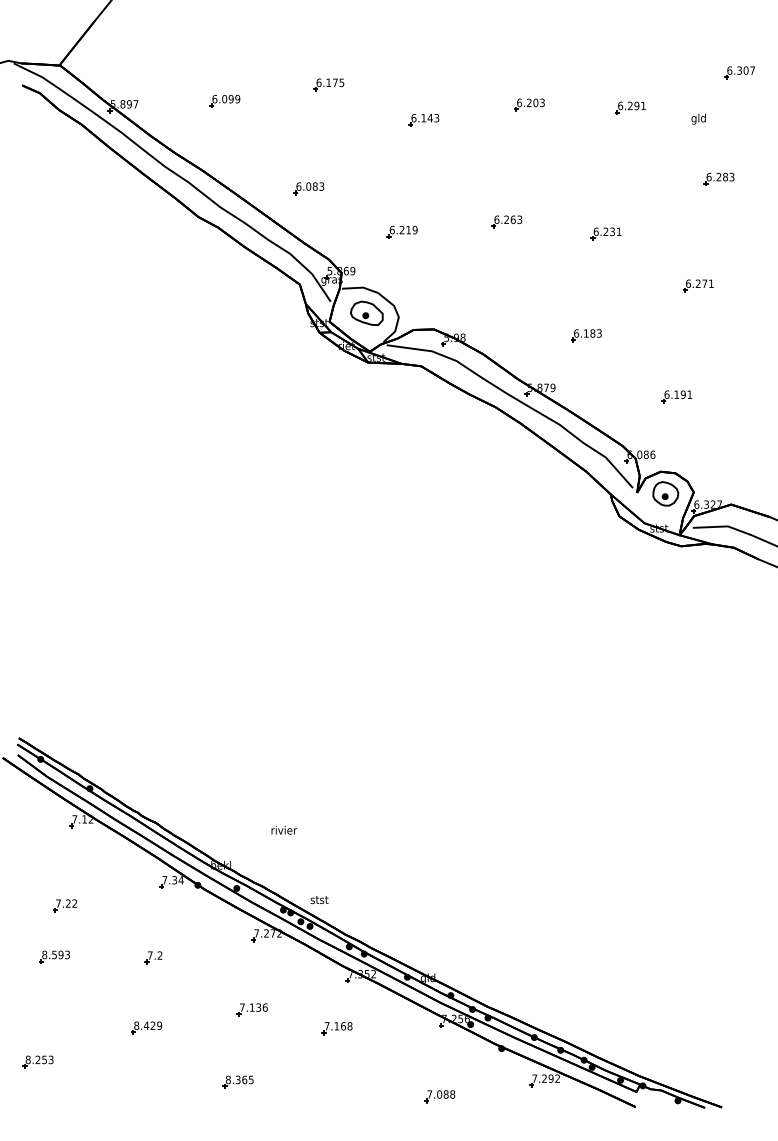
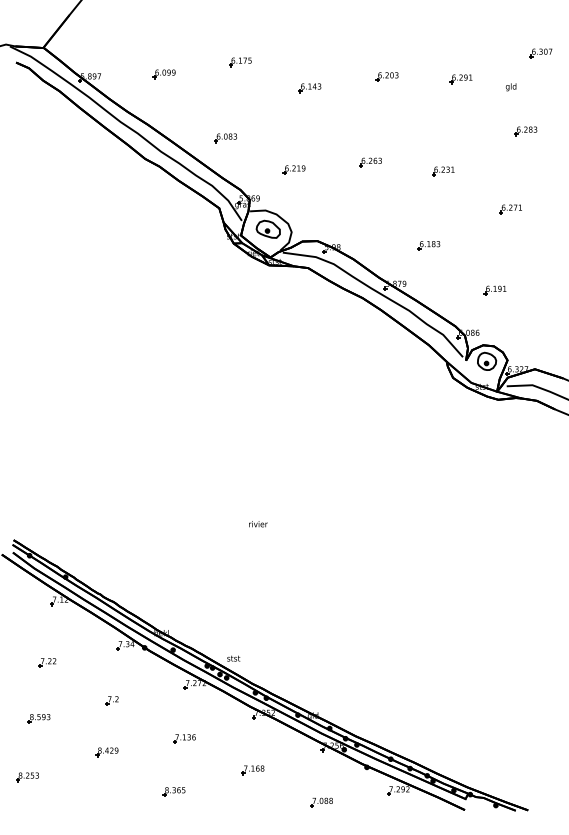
text: (284, 830) -> (258, 524), moved
part: (54, 956) -> (39, 718), moved
part: (336, 1028) -> (252, 770), moved

